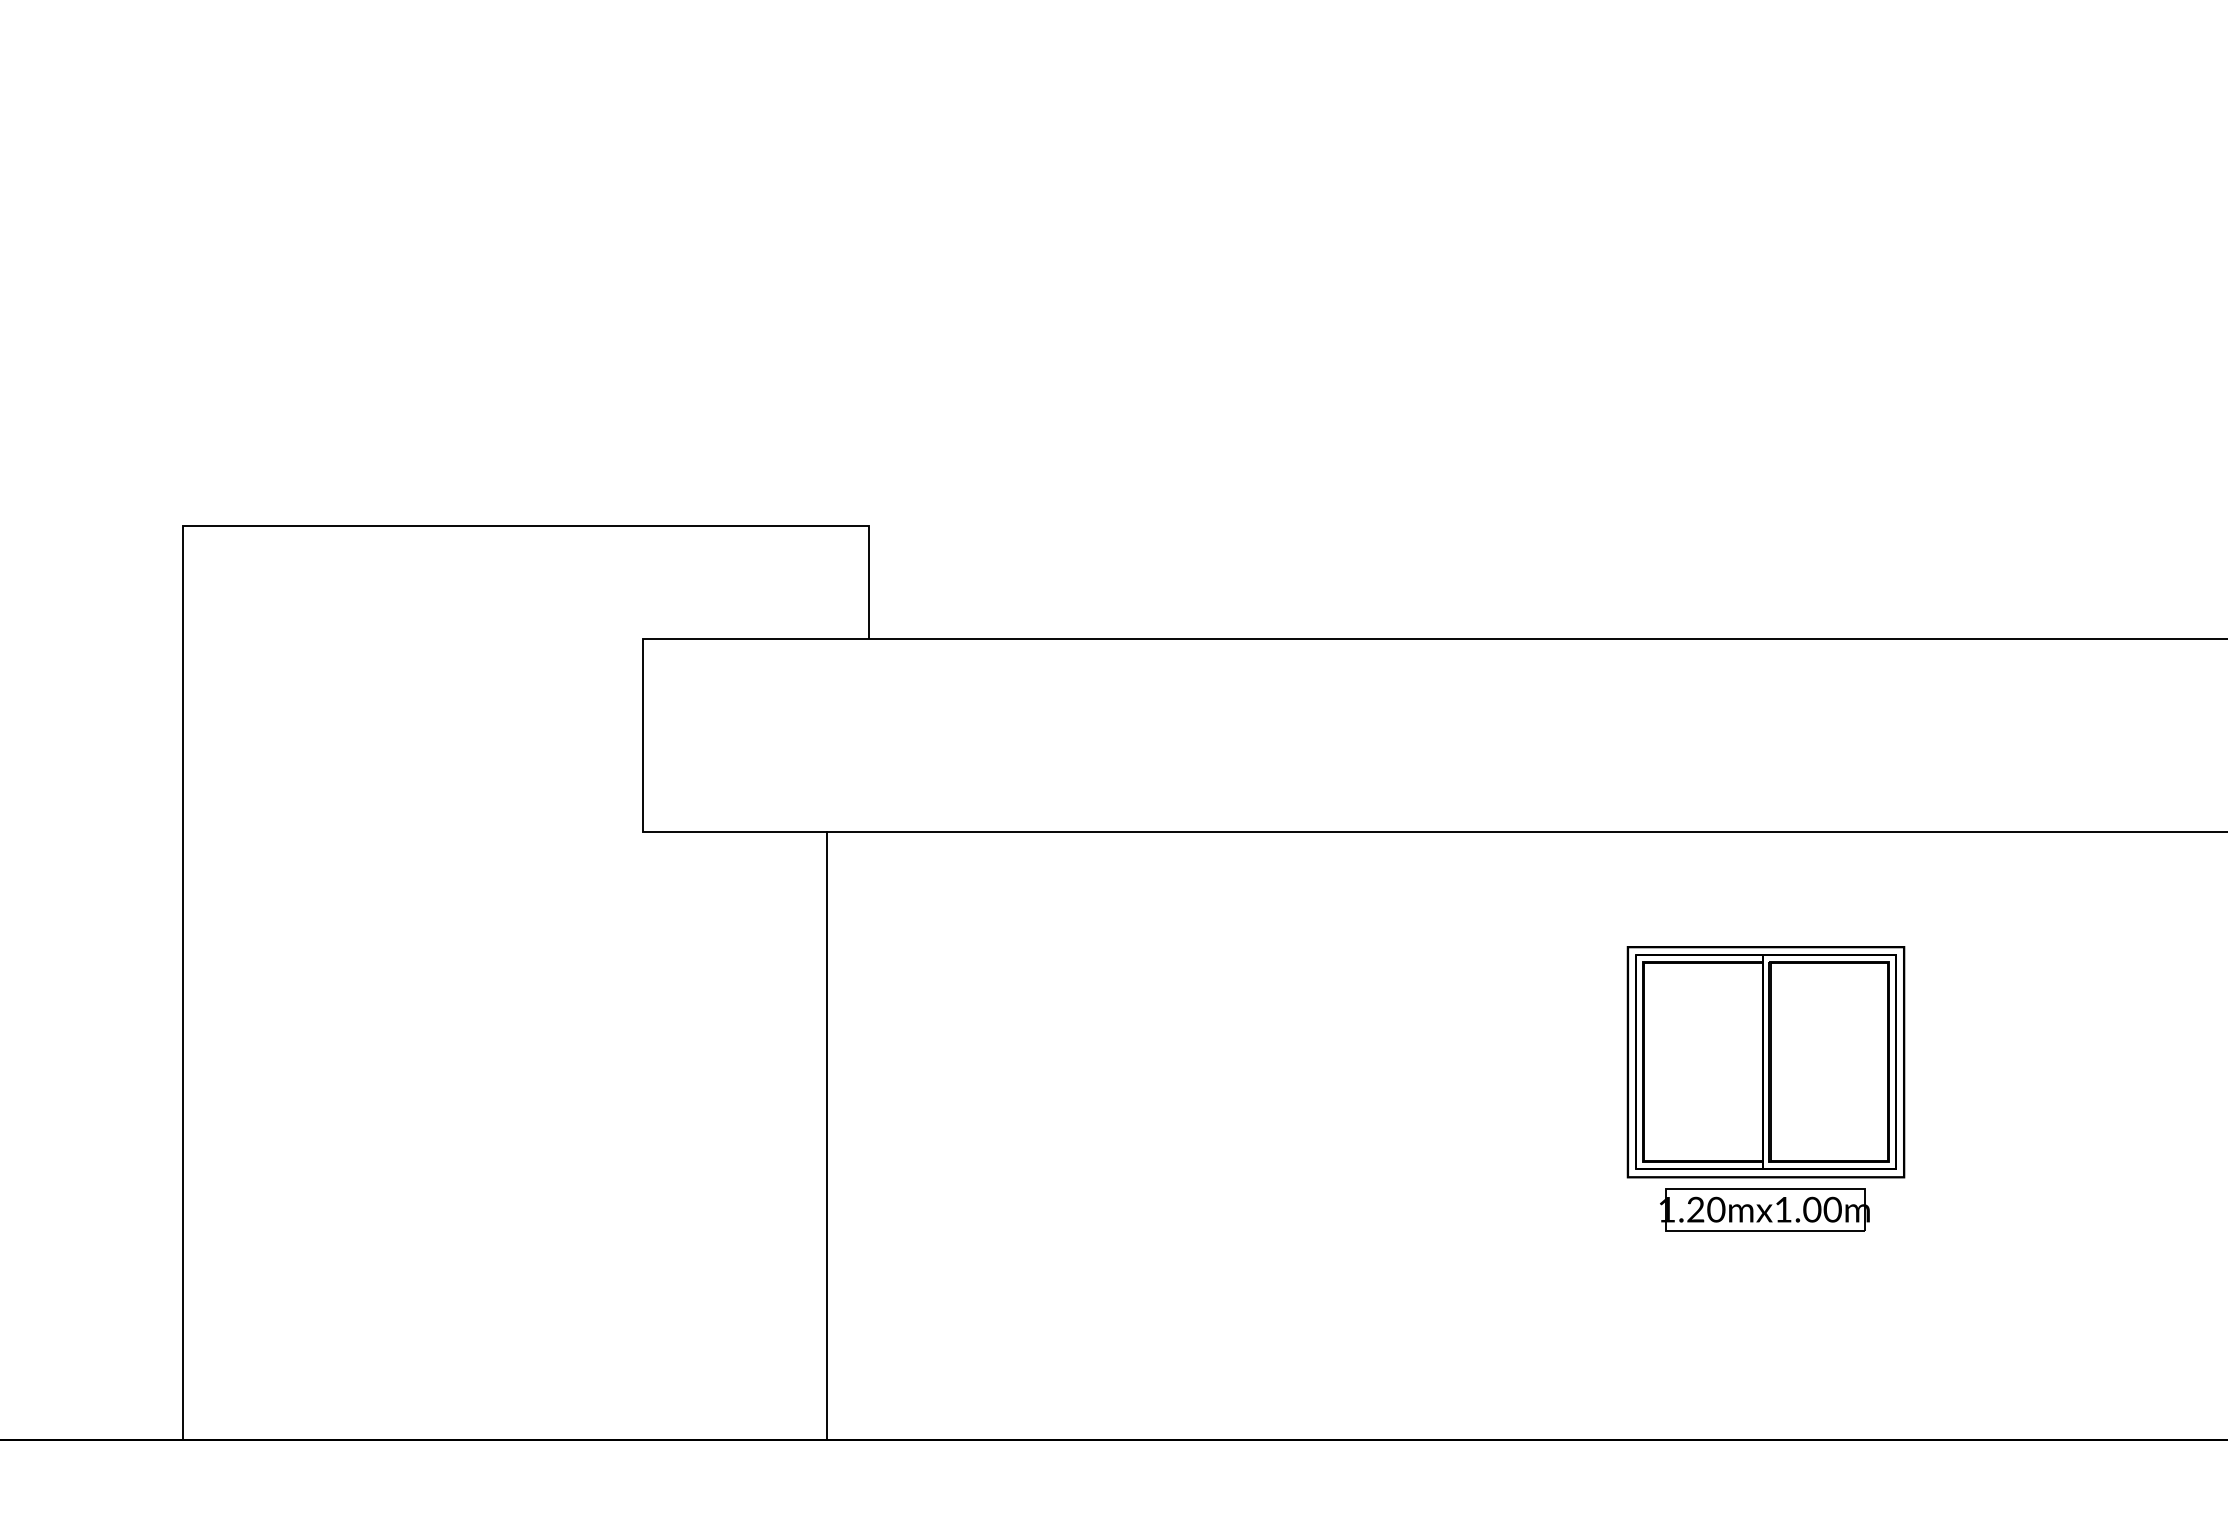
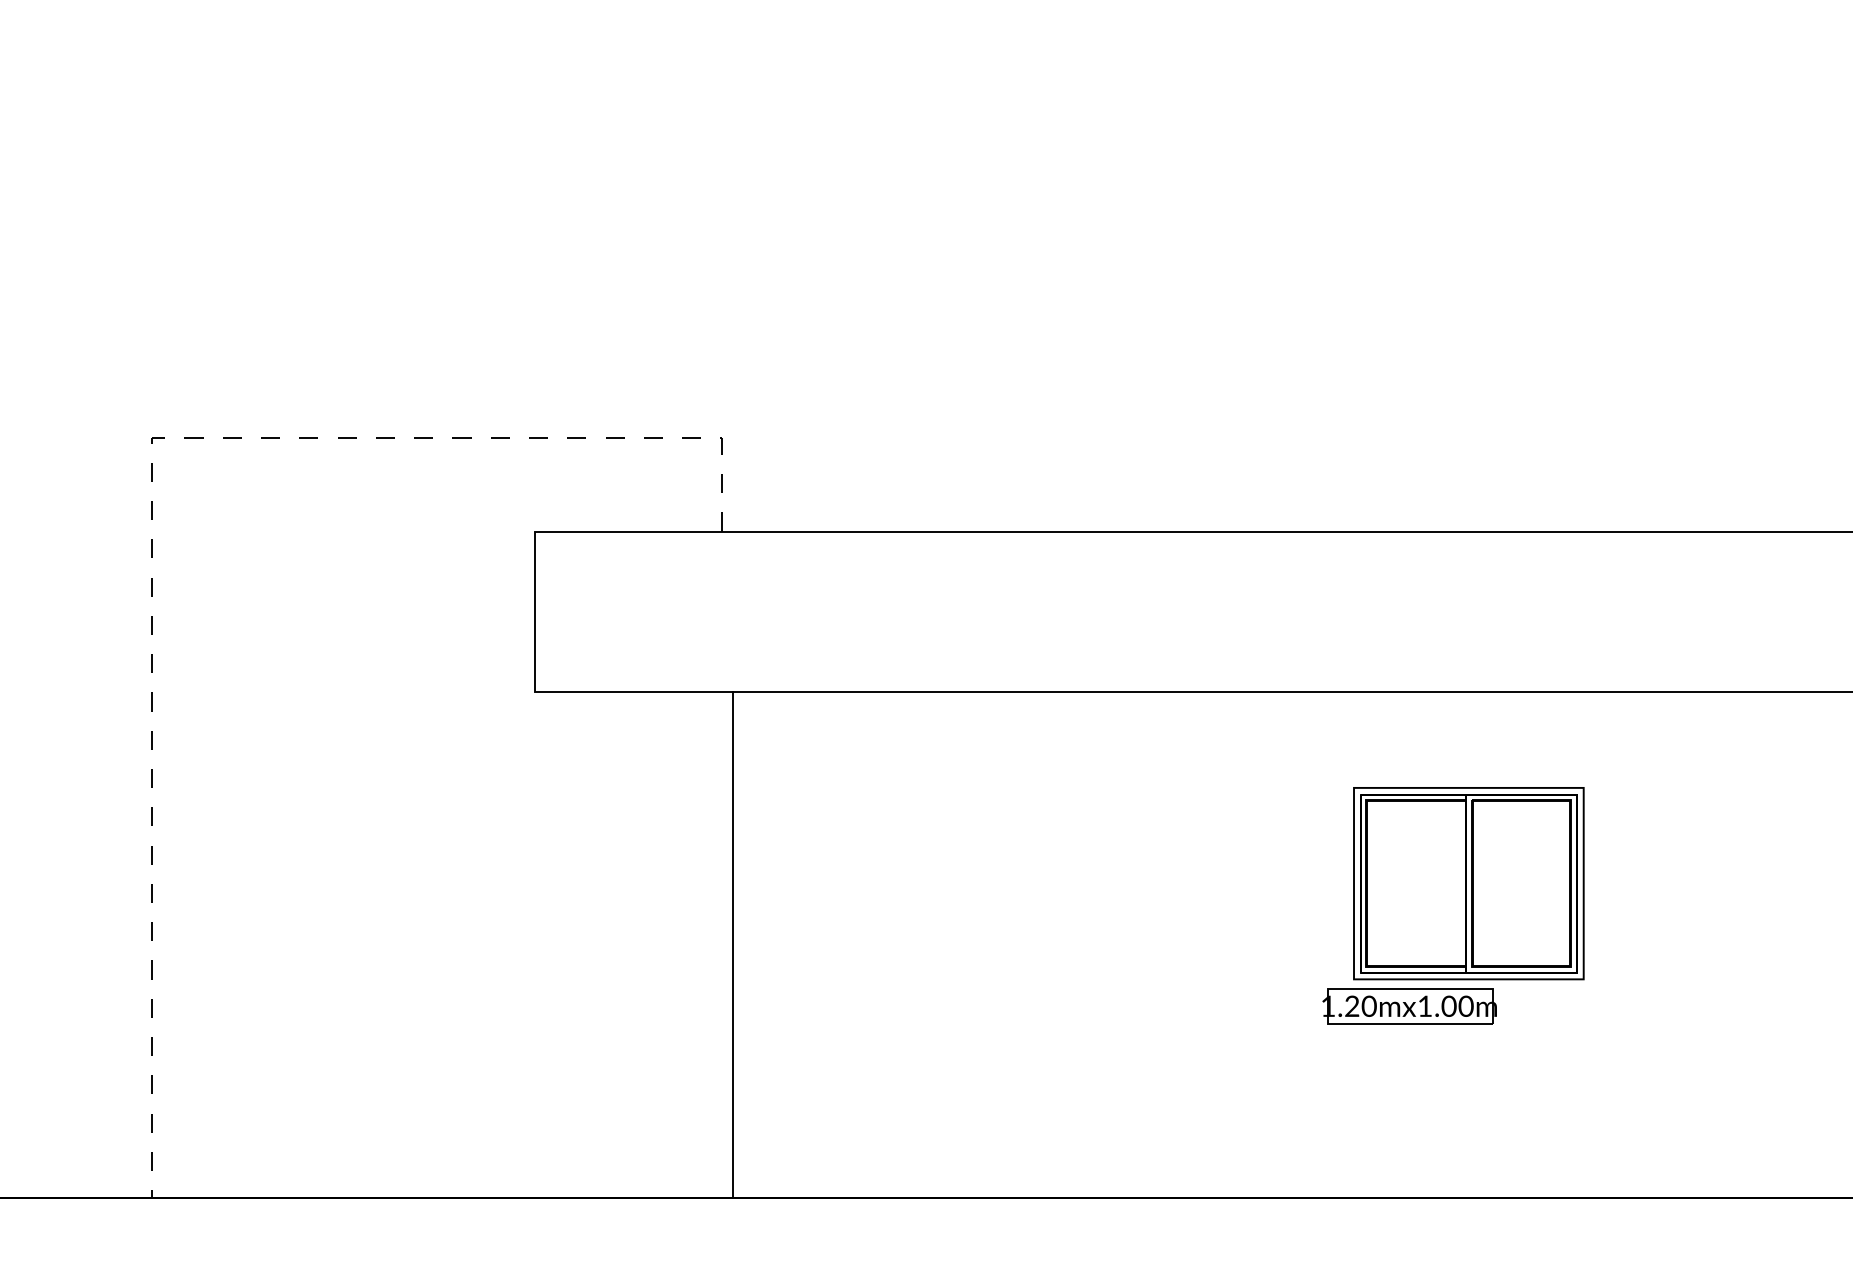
line: (182, 583) -> (151, 485), solid -> dashed
line: (827, 1135) -> (733, 944), moved
part: (1764, 1209) -> (1409, 1006), moved

